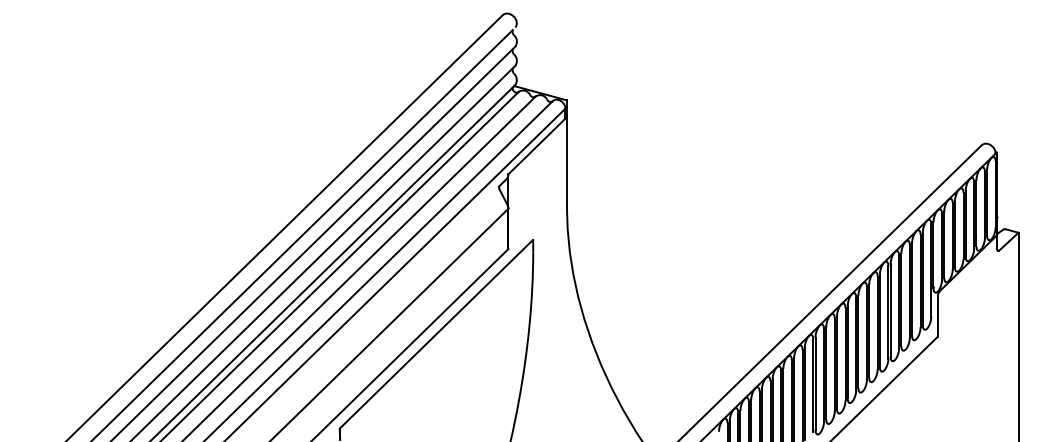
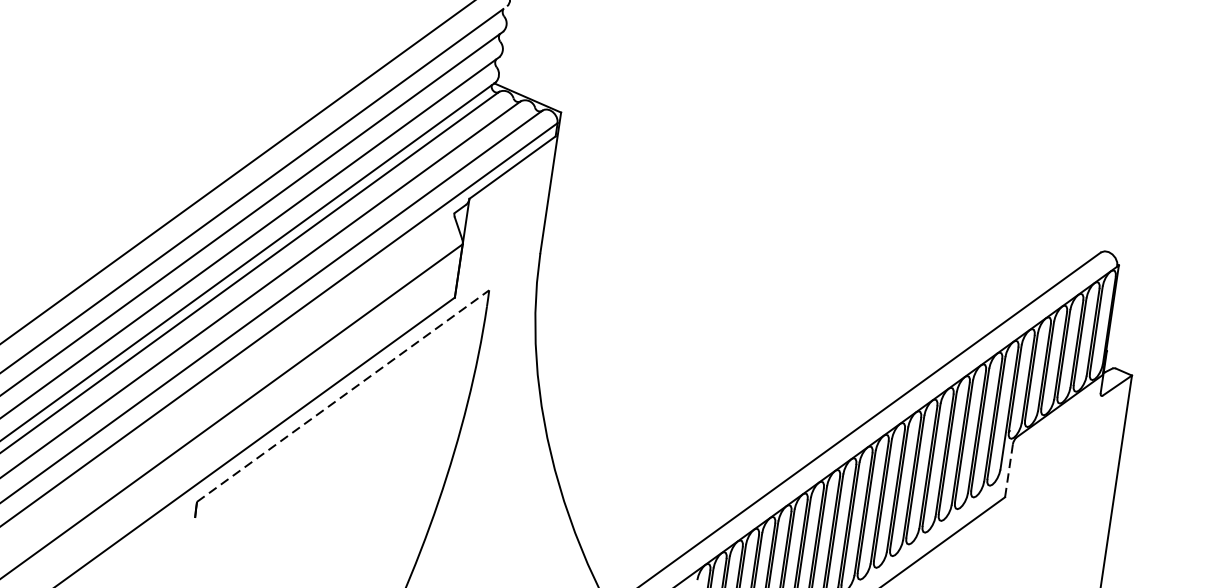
line: (937, 317) -> (1008, 471), solid -> dashed
line: (436, 333) -> (343, 395), solid -> dashed

